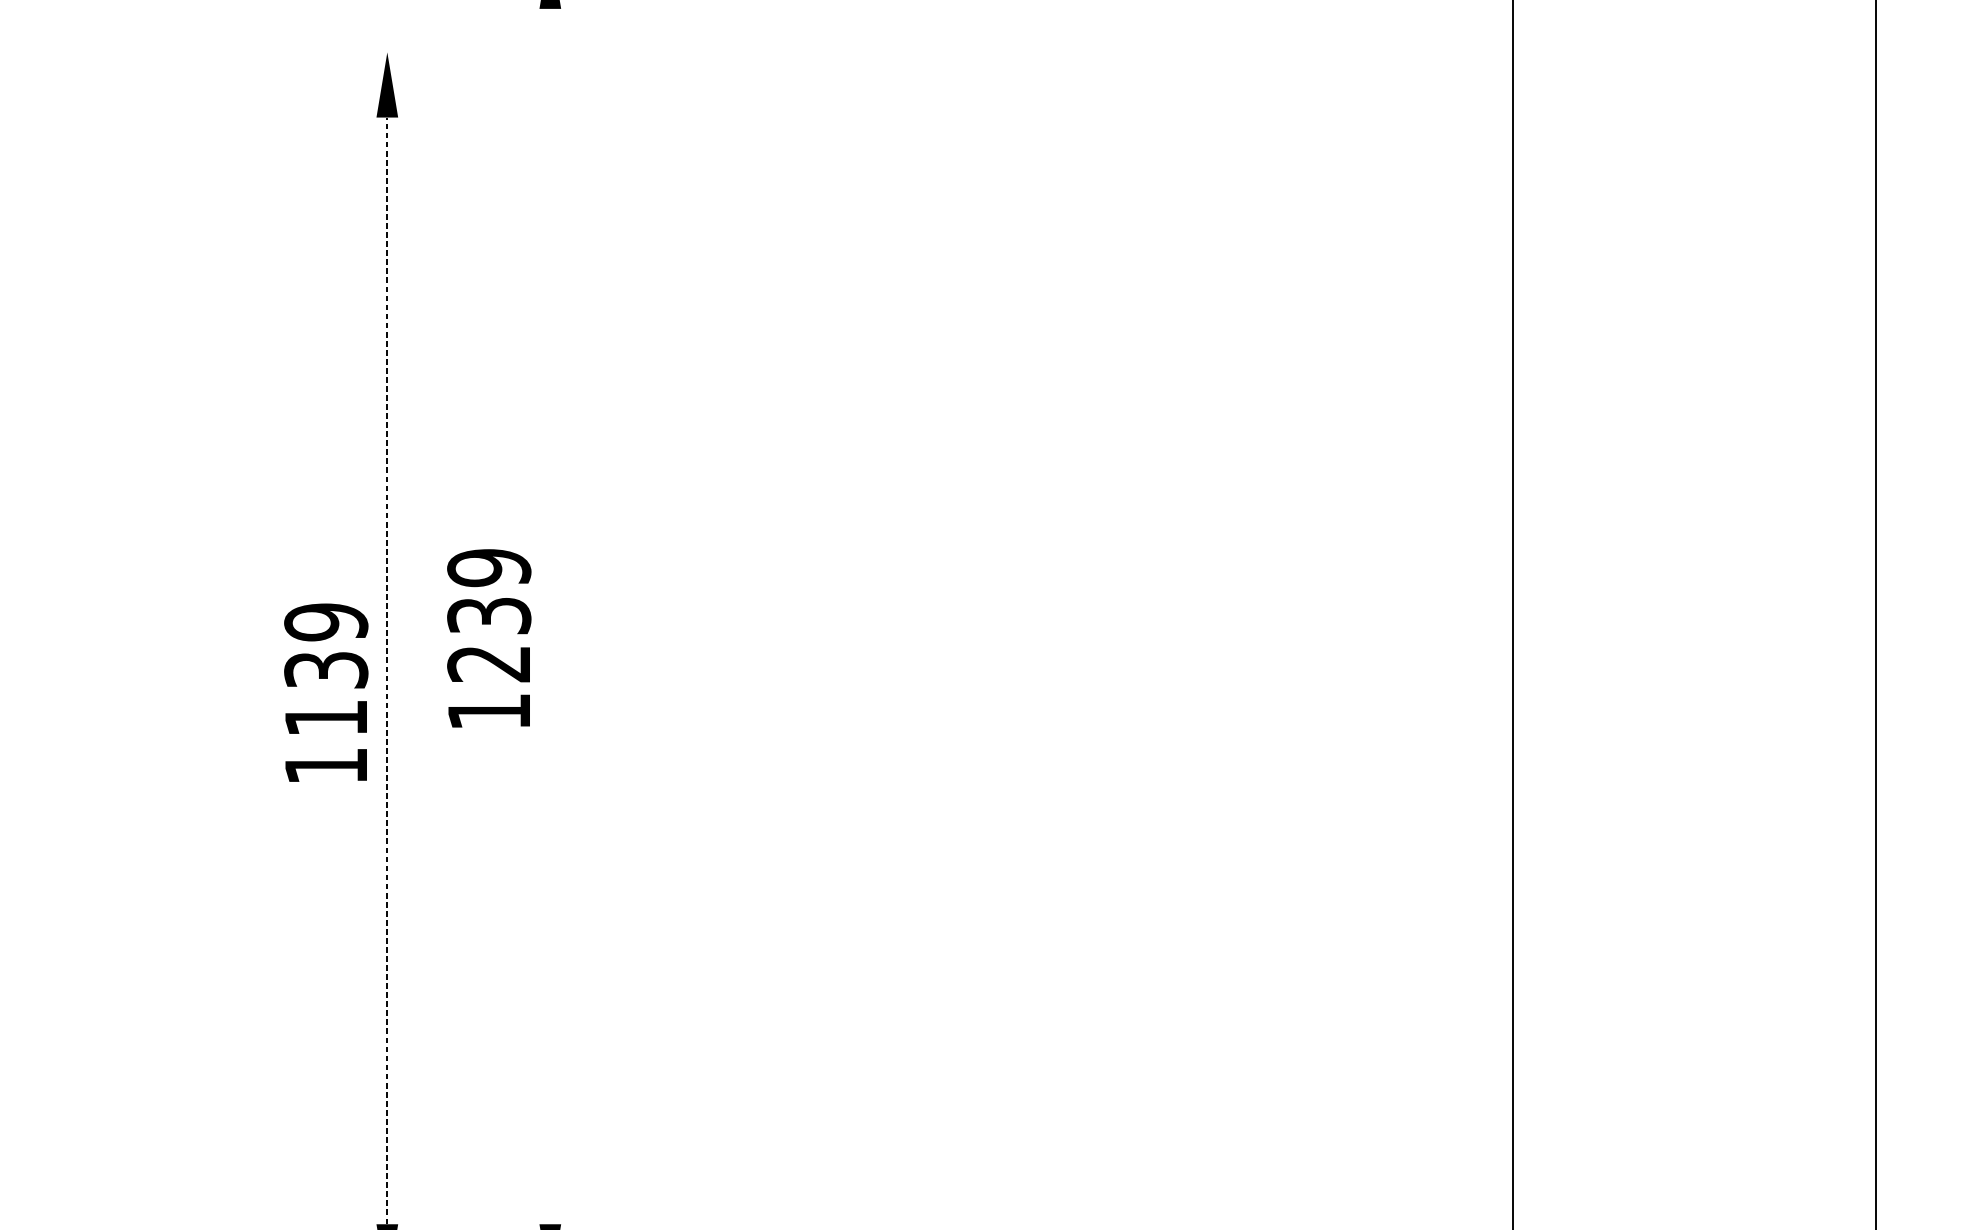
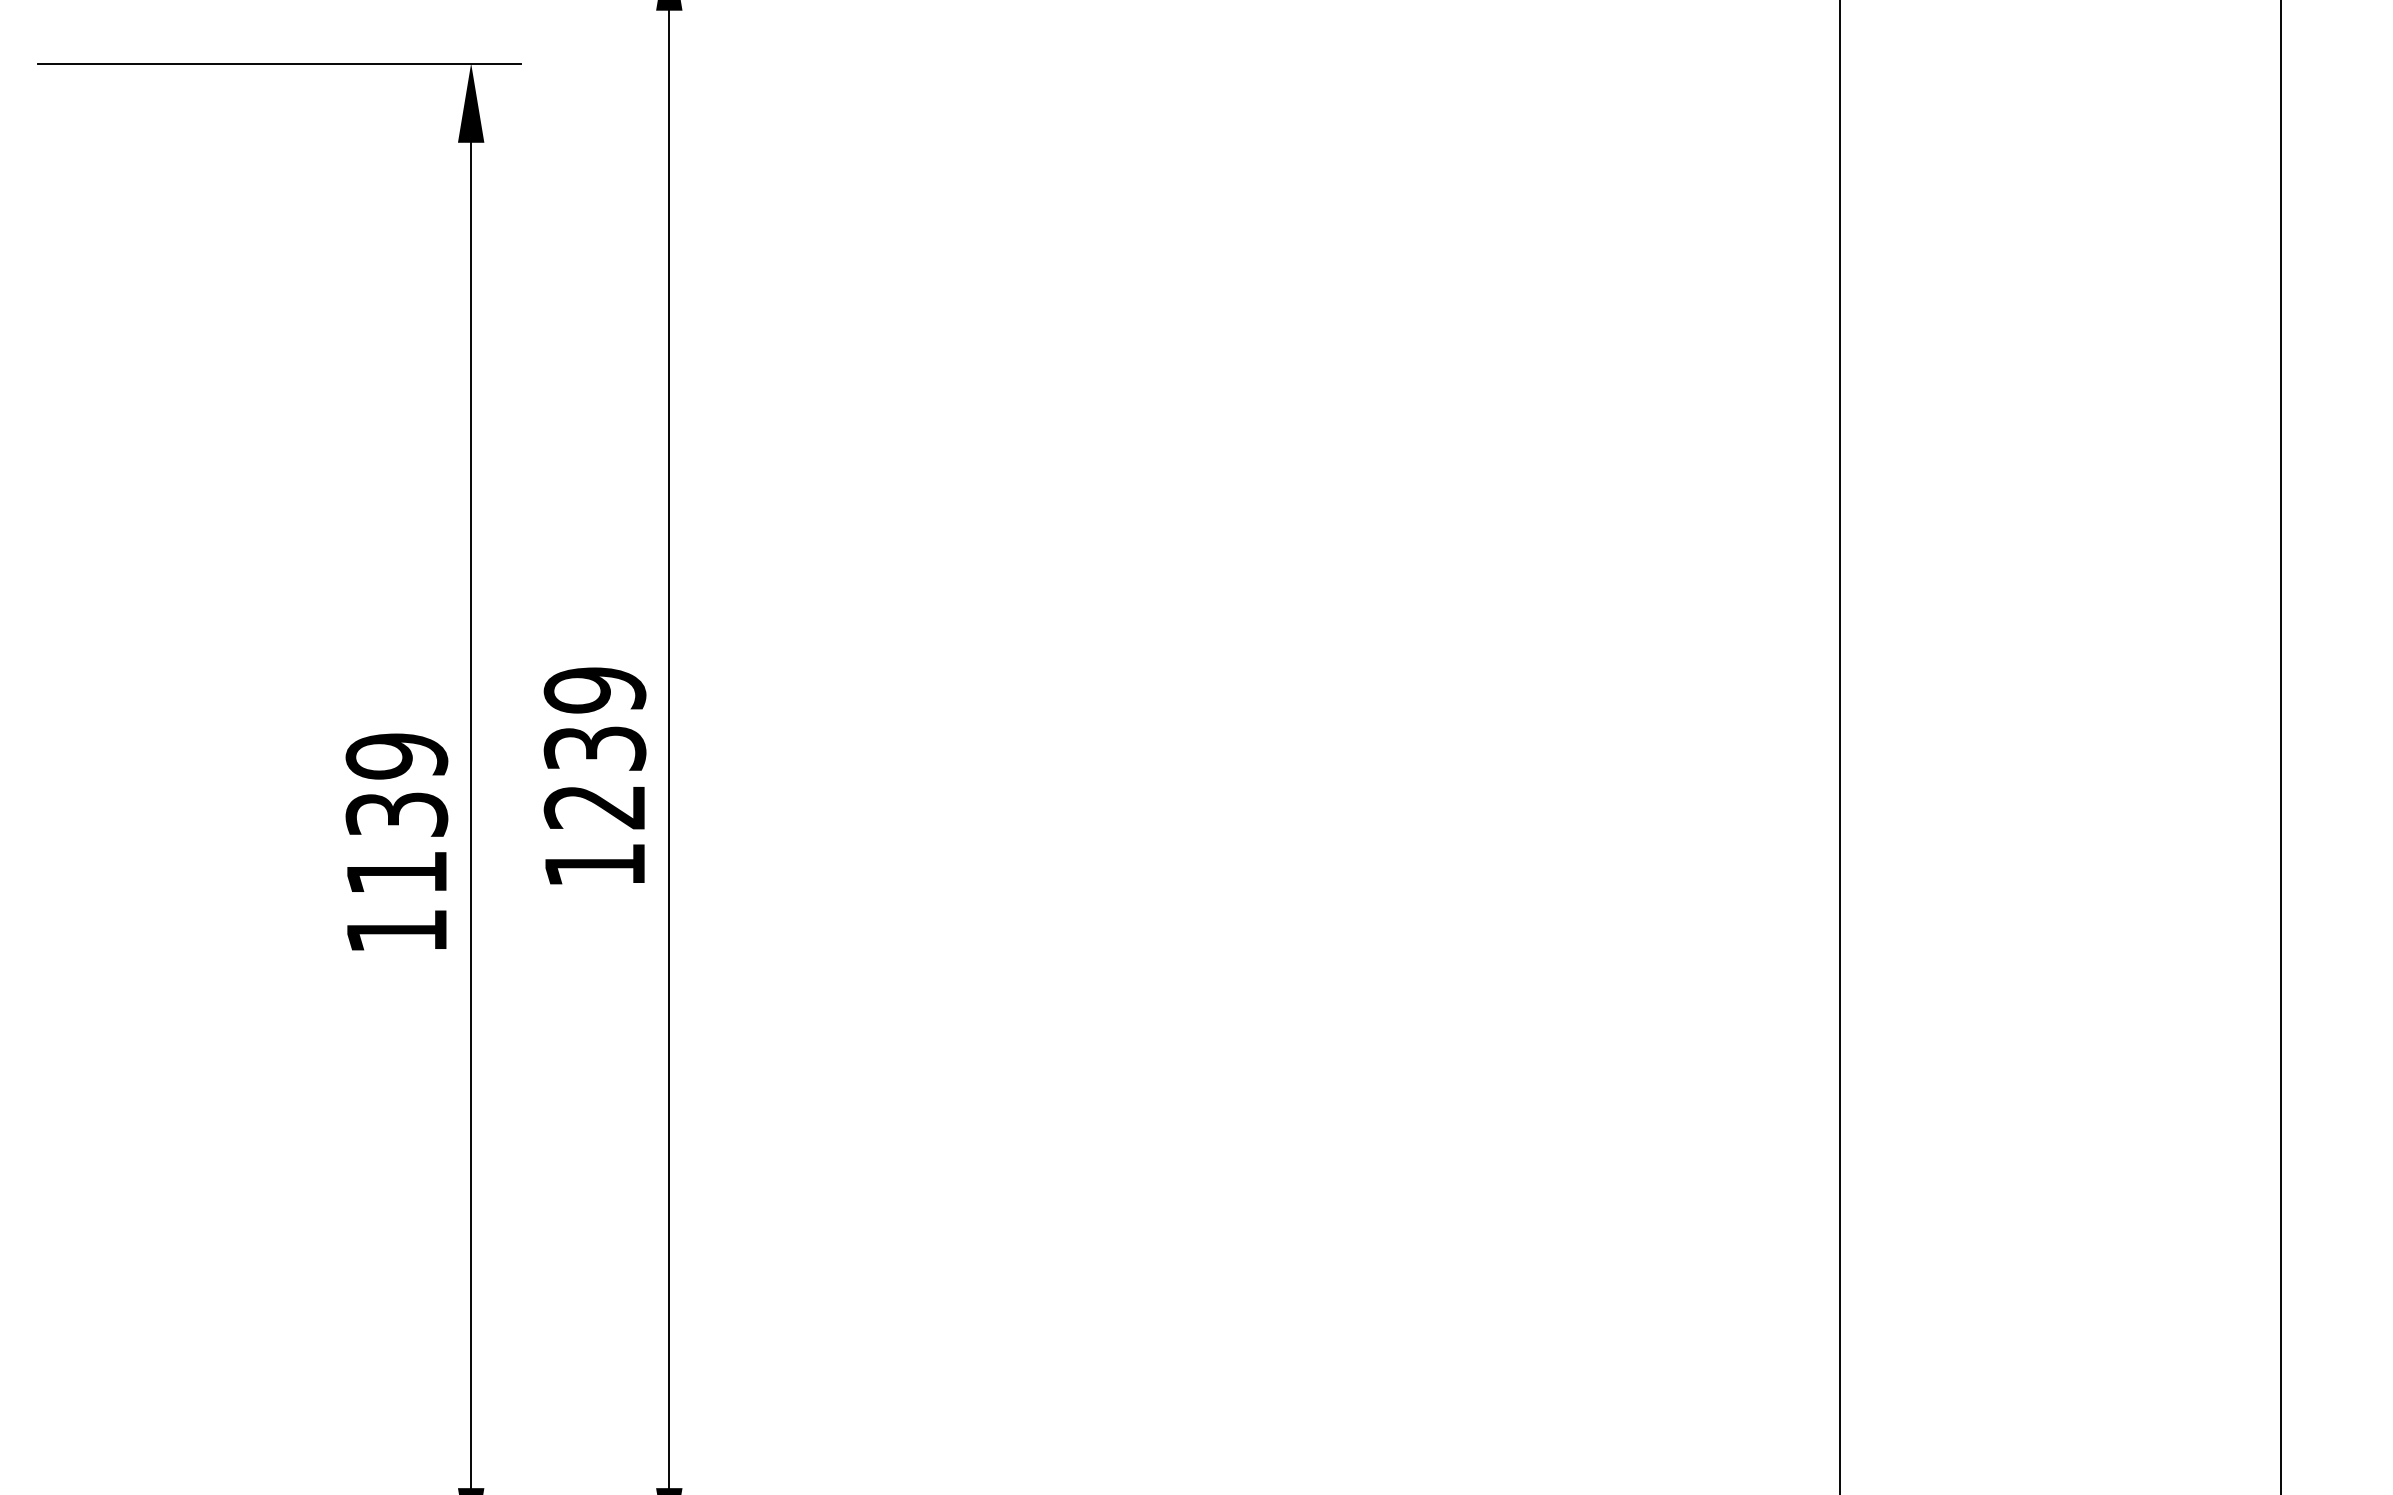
line: (229, 52) -> (279, 63), added
line: (550, 616) -> (669, 749), added
line: (387, 670) -> (471, 815), dashed -> solid

